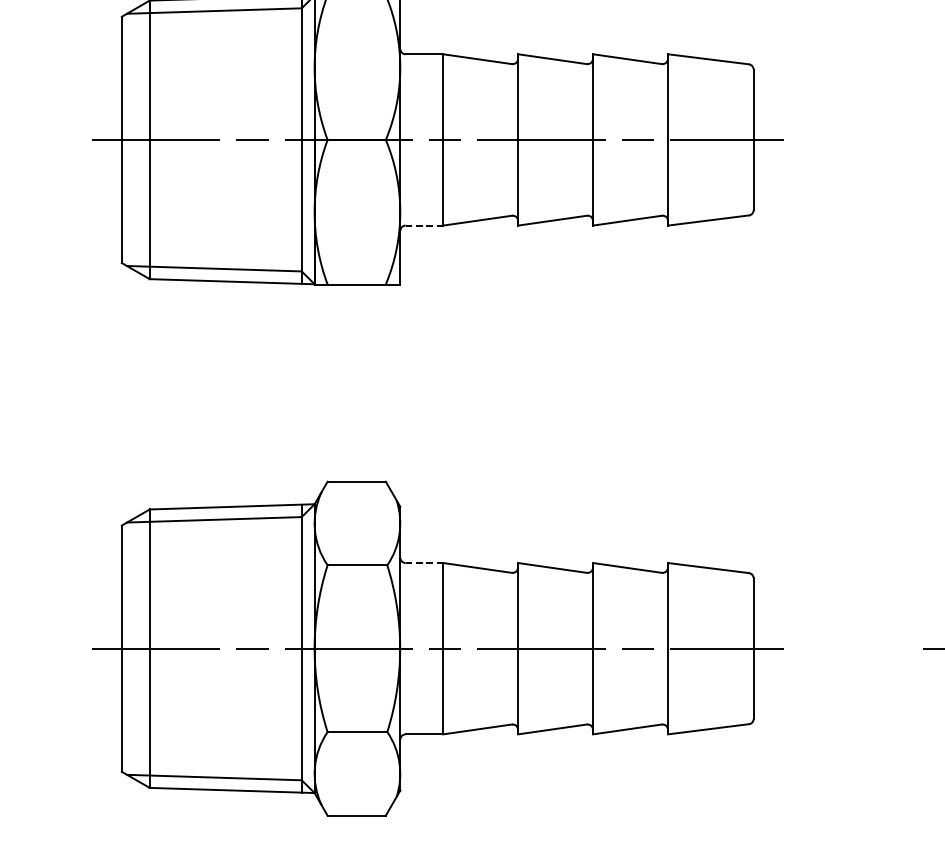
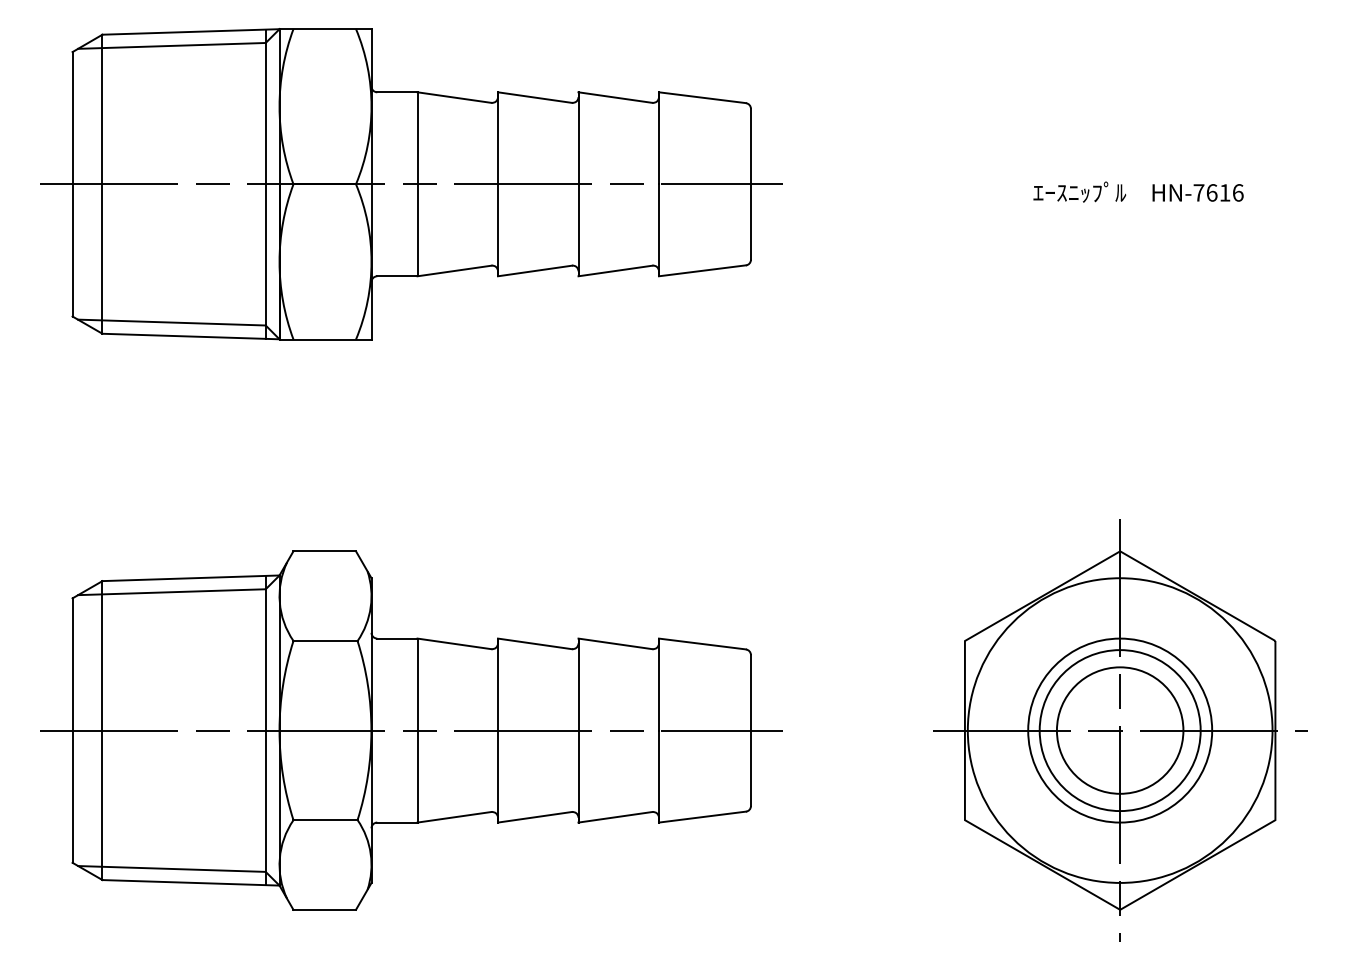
line: (423, 225) -> (396, 276), dashed -> solid
line: (423, 562) -> (396, 638), dashed -> solid

